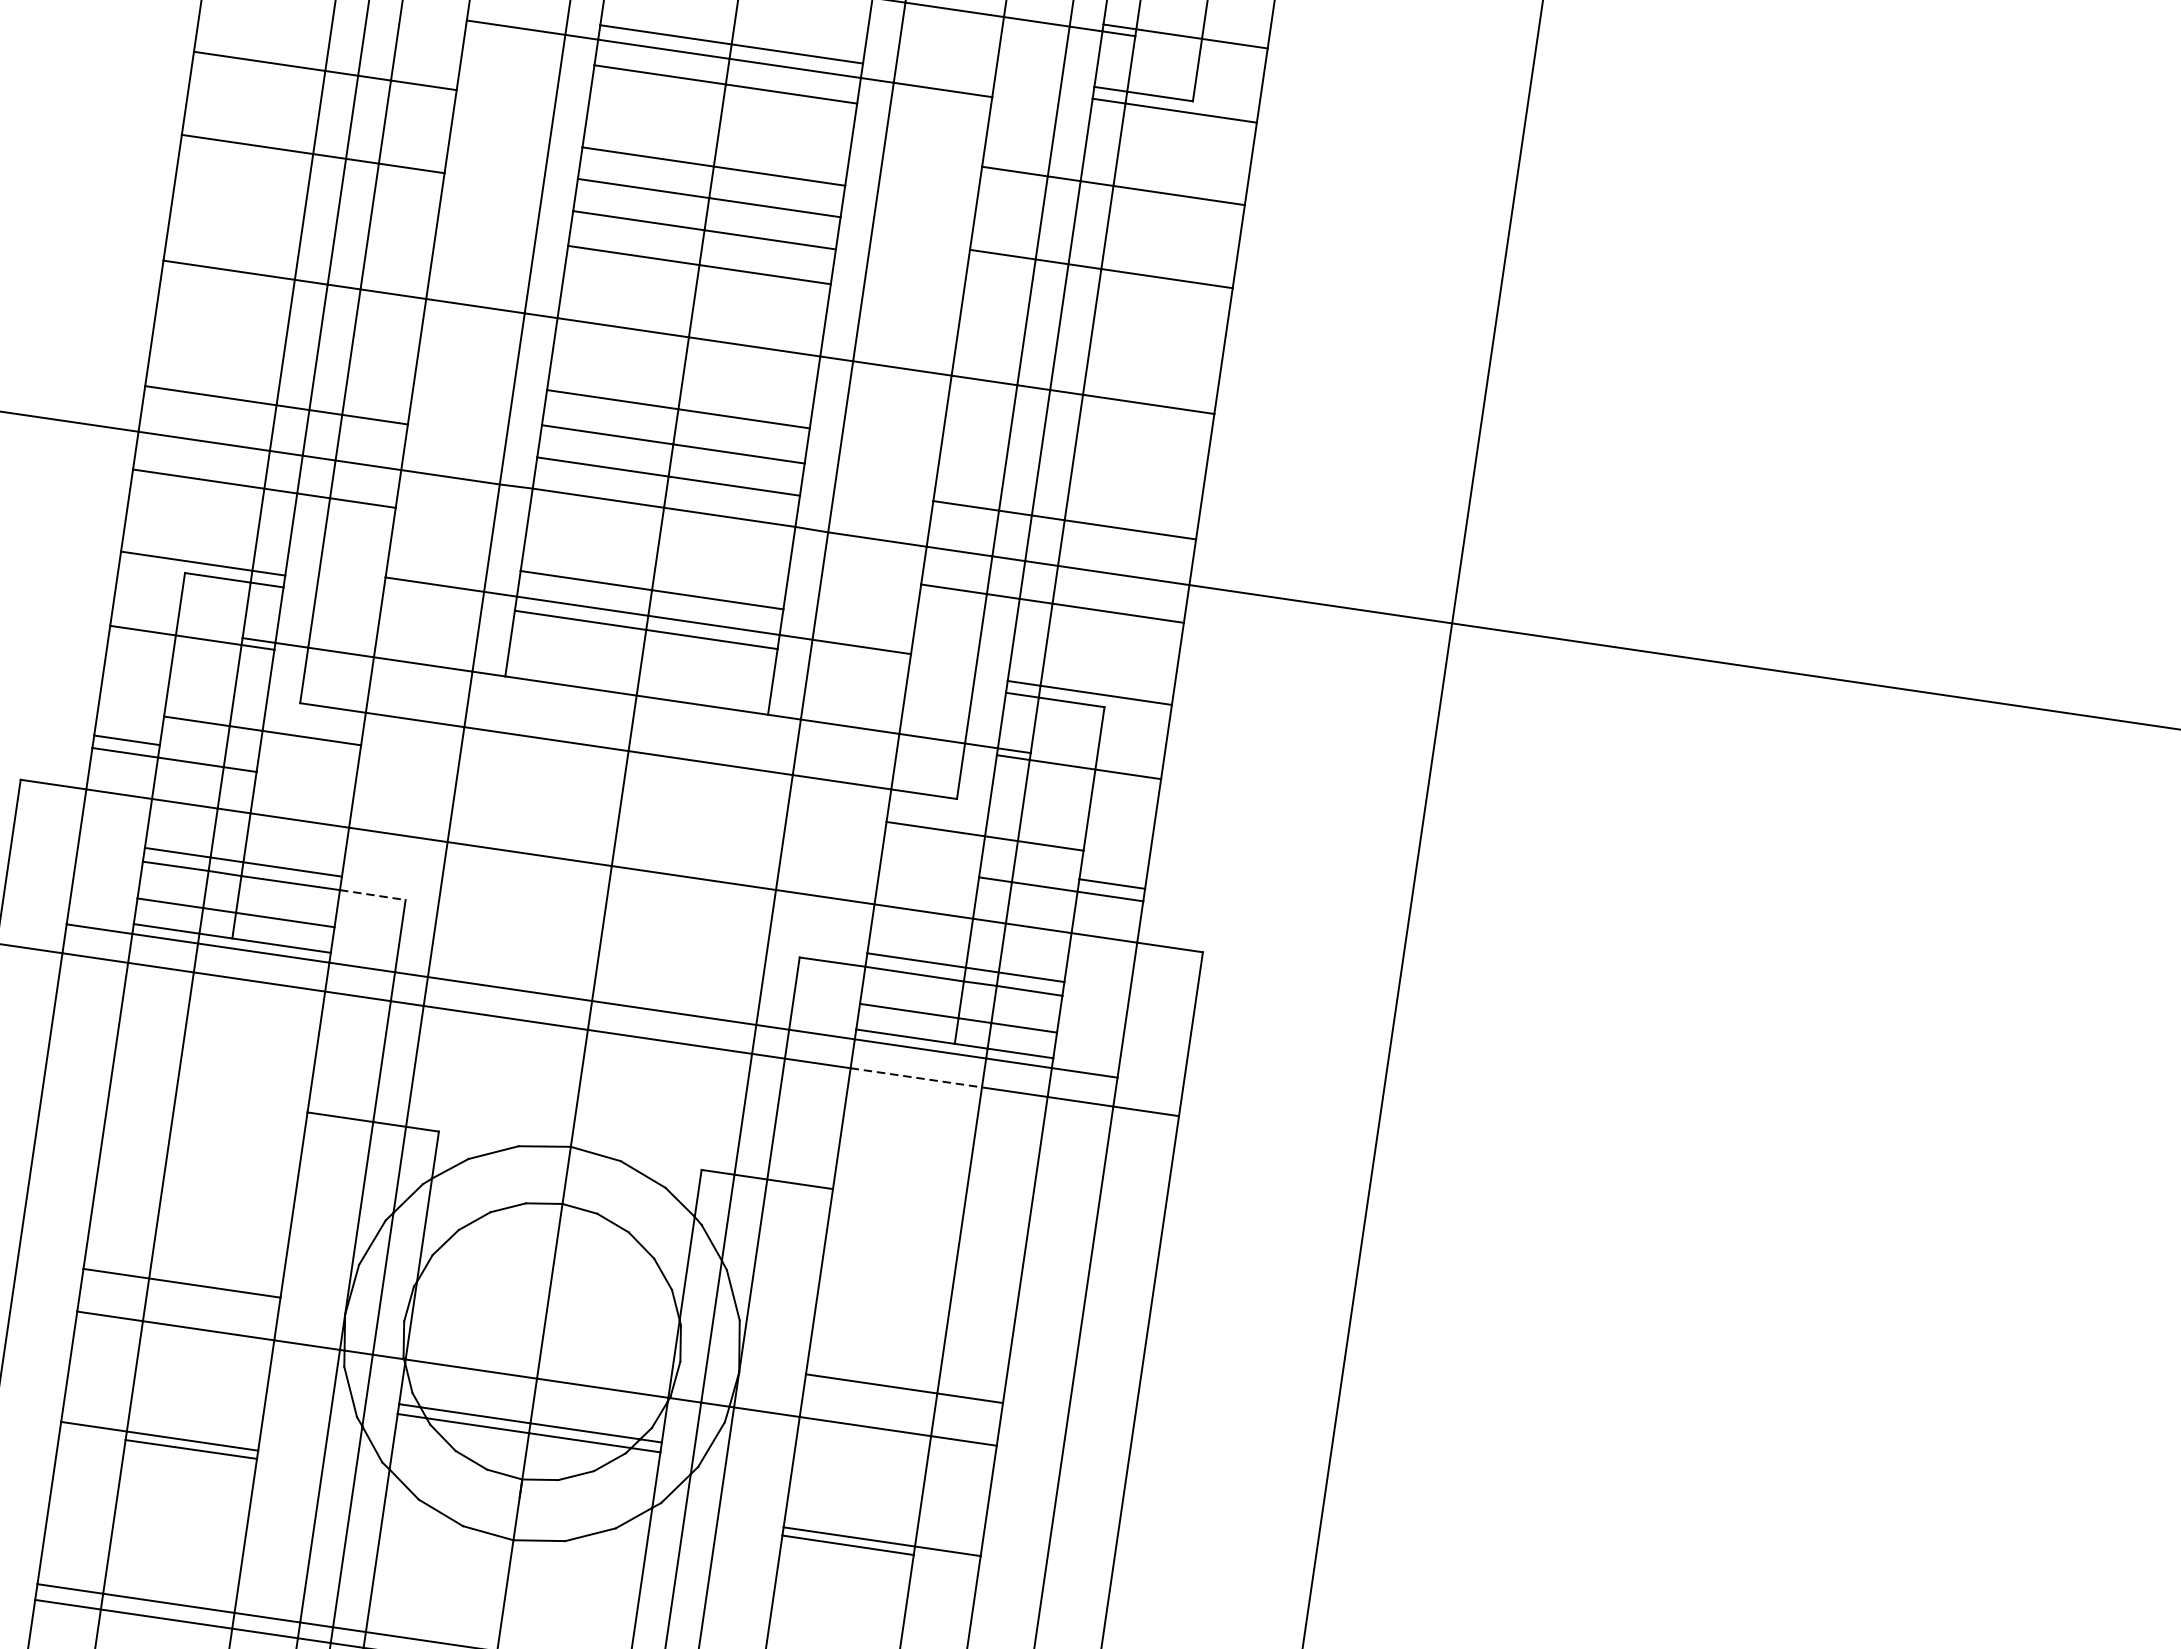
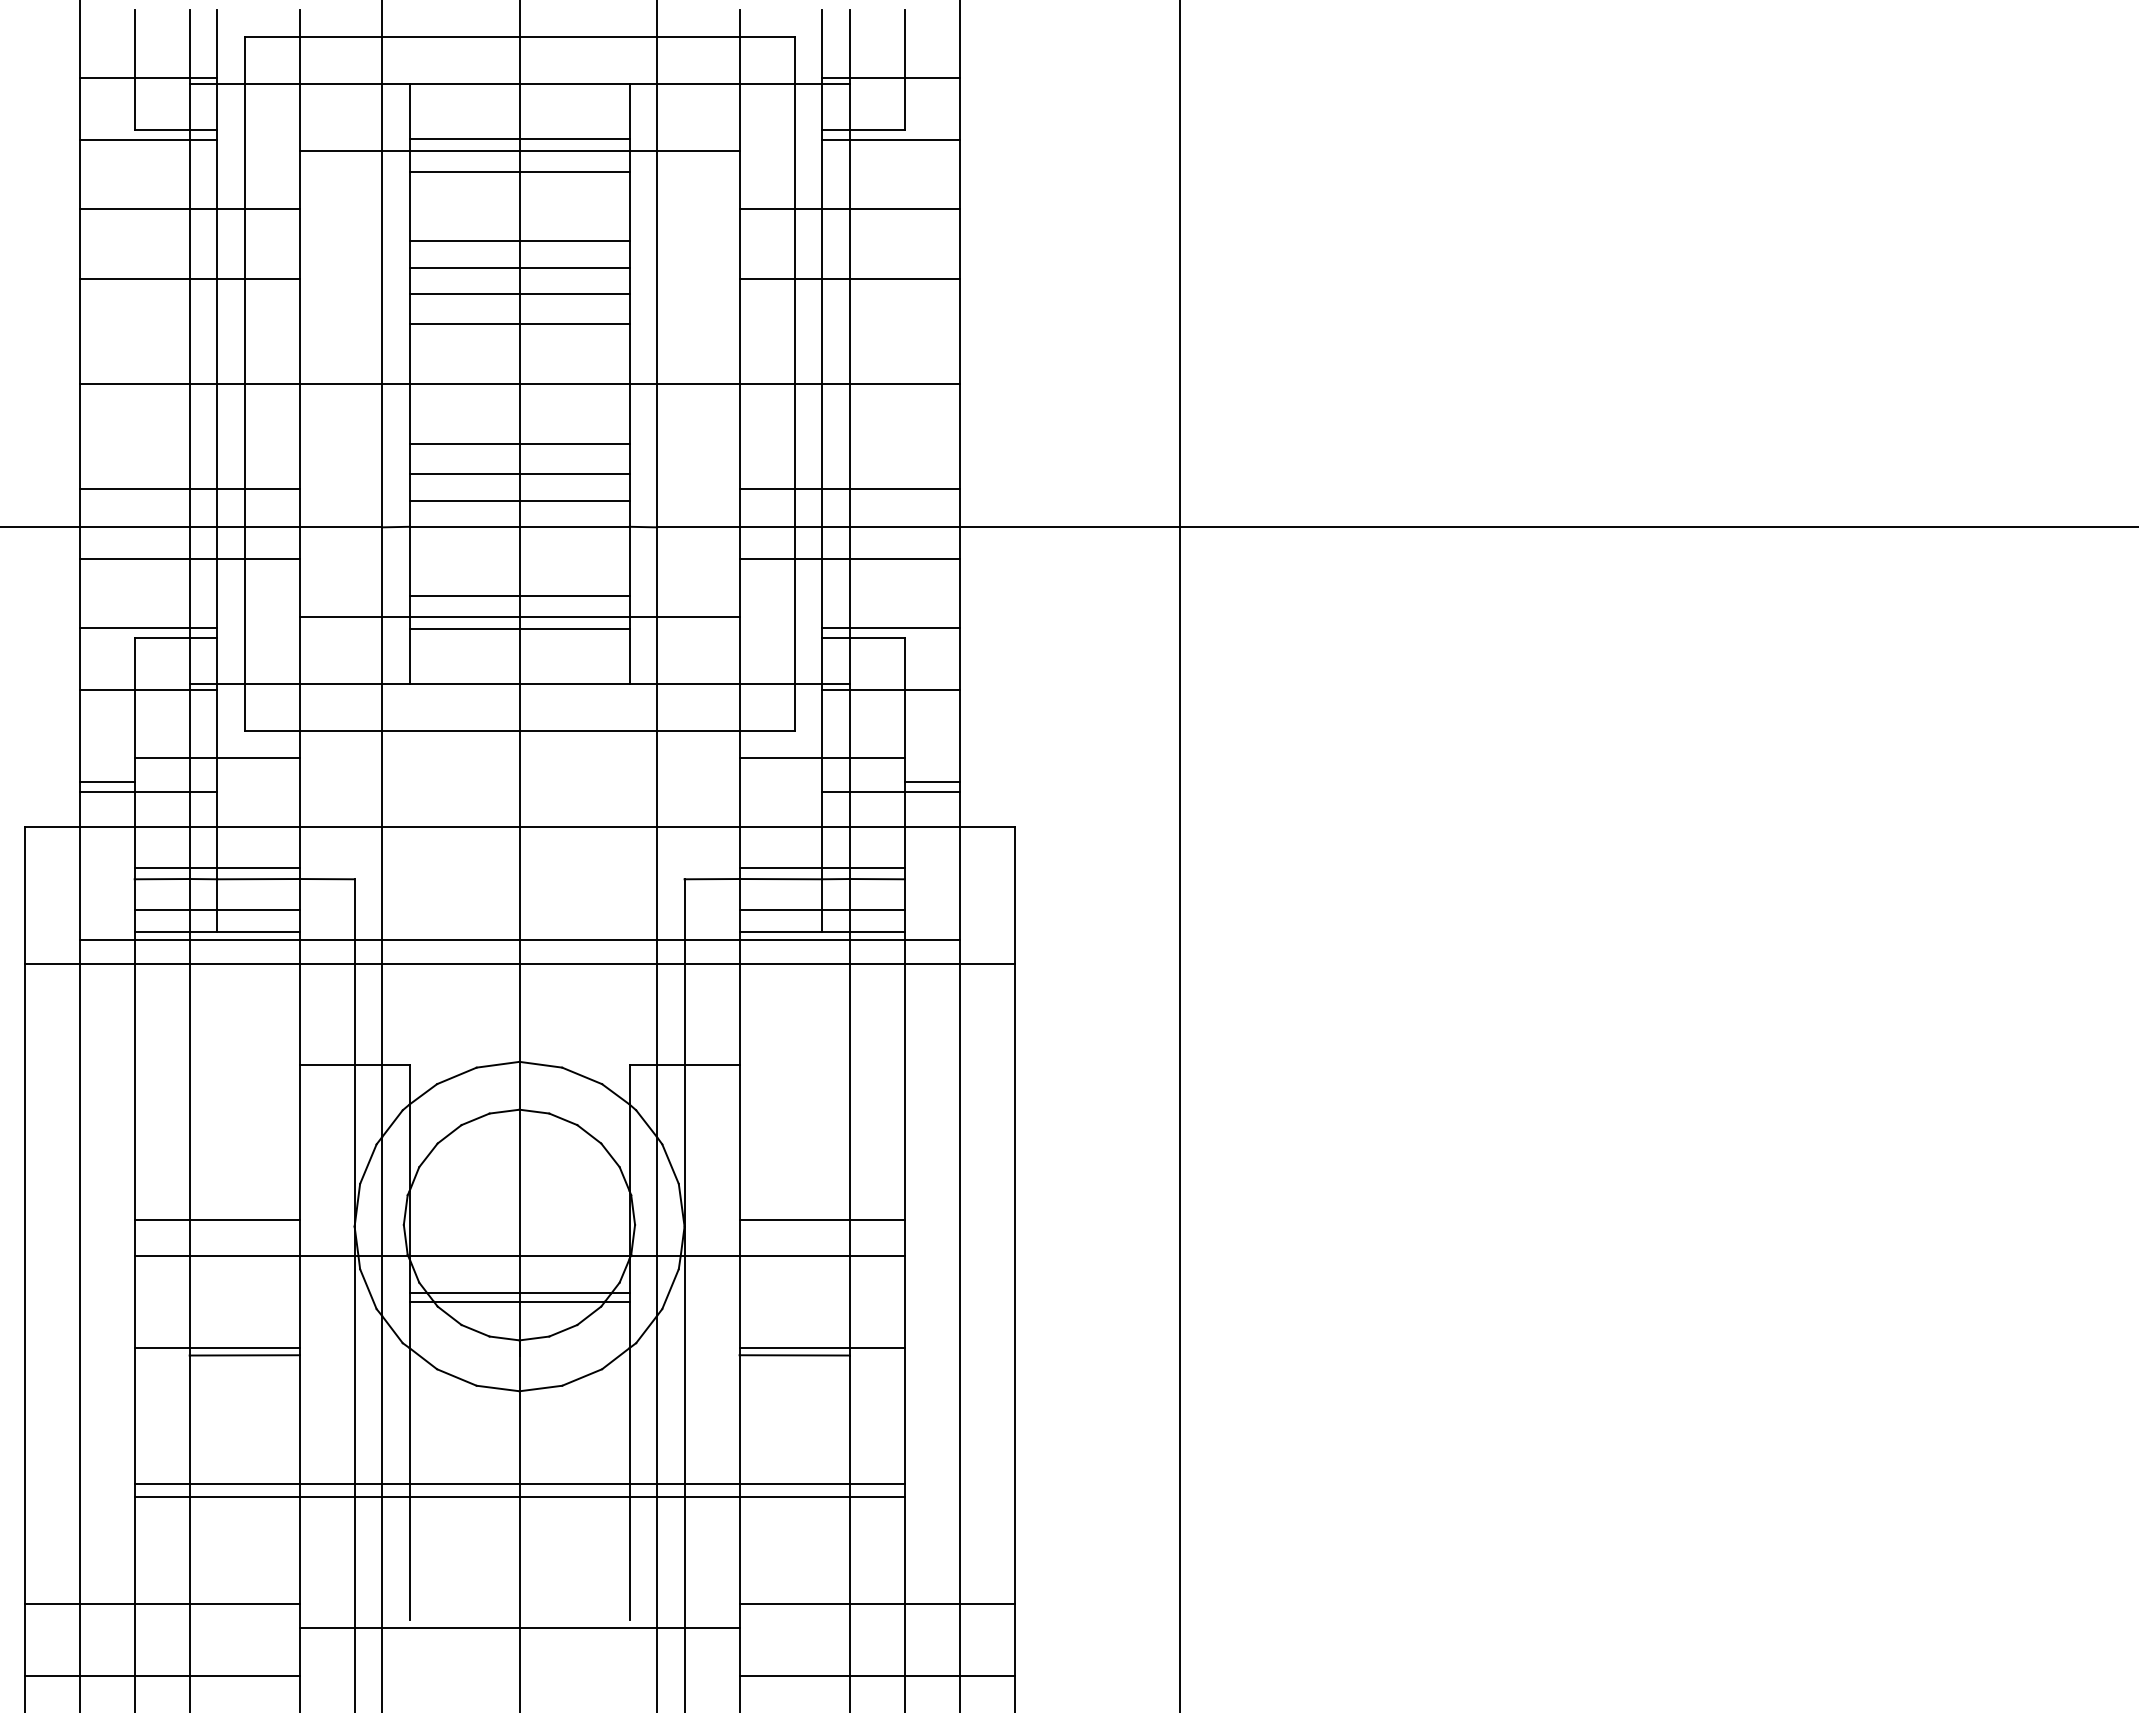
line: (373, 895) -> (327, 879), dashed -> solid
line: (916, 1077) -> (794, 963), dashed -> solid

